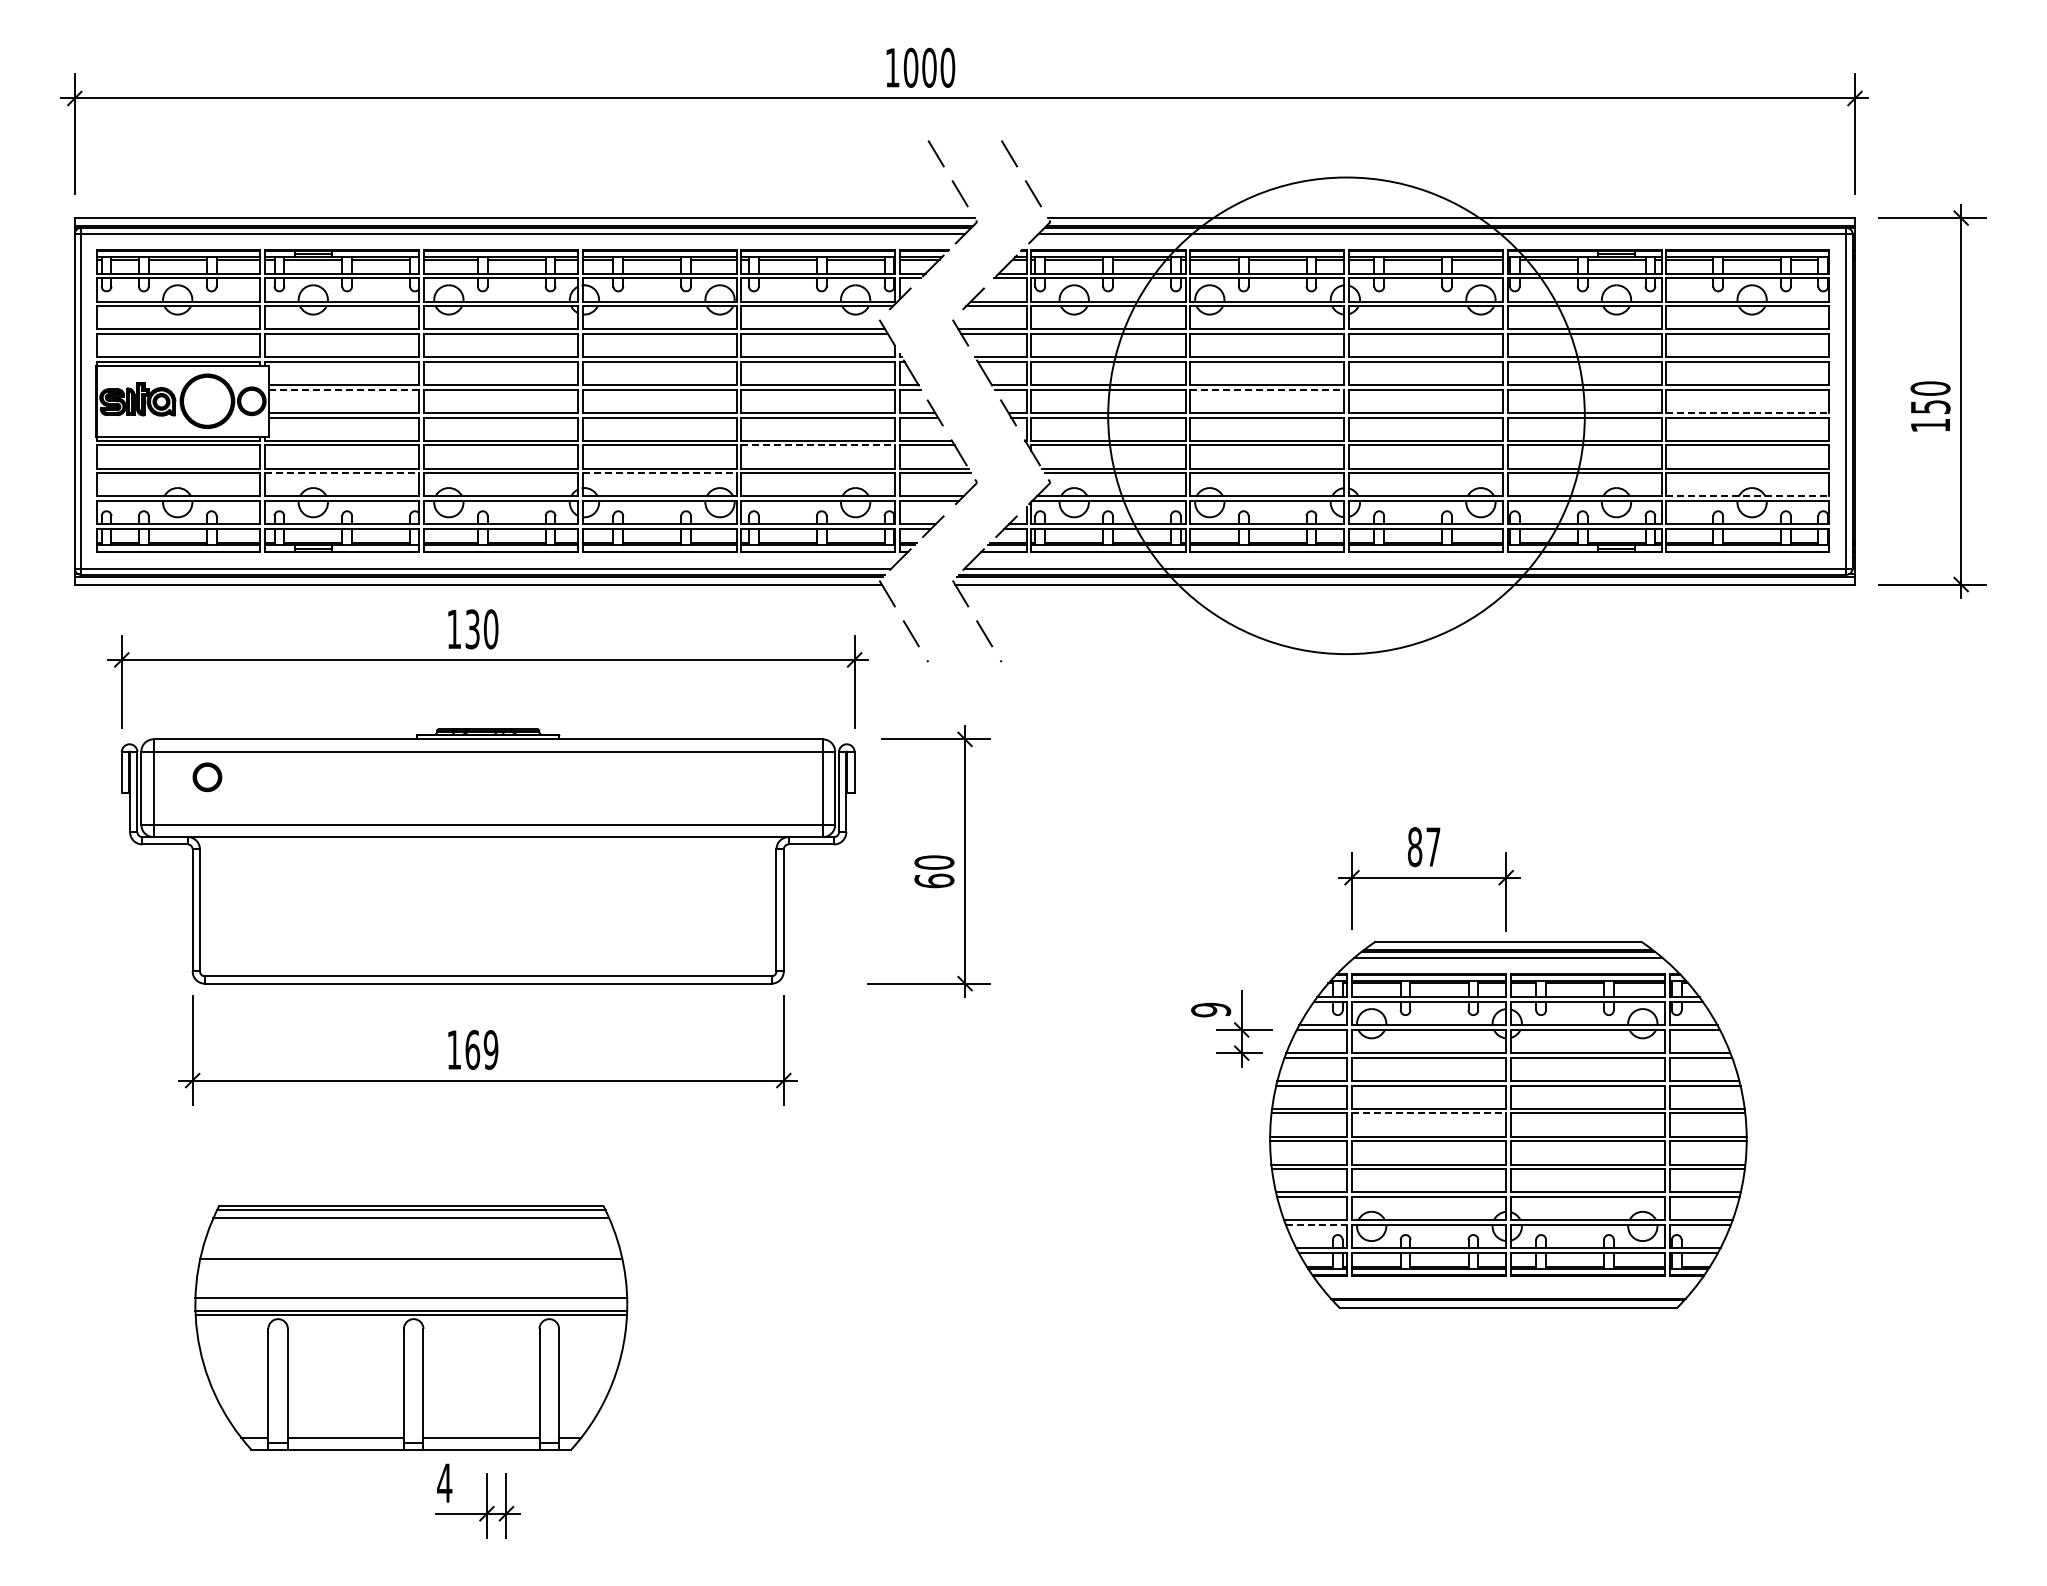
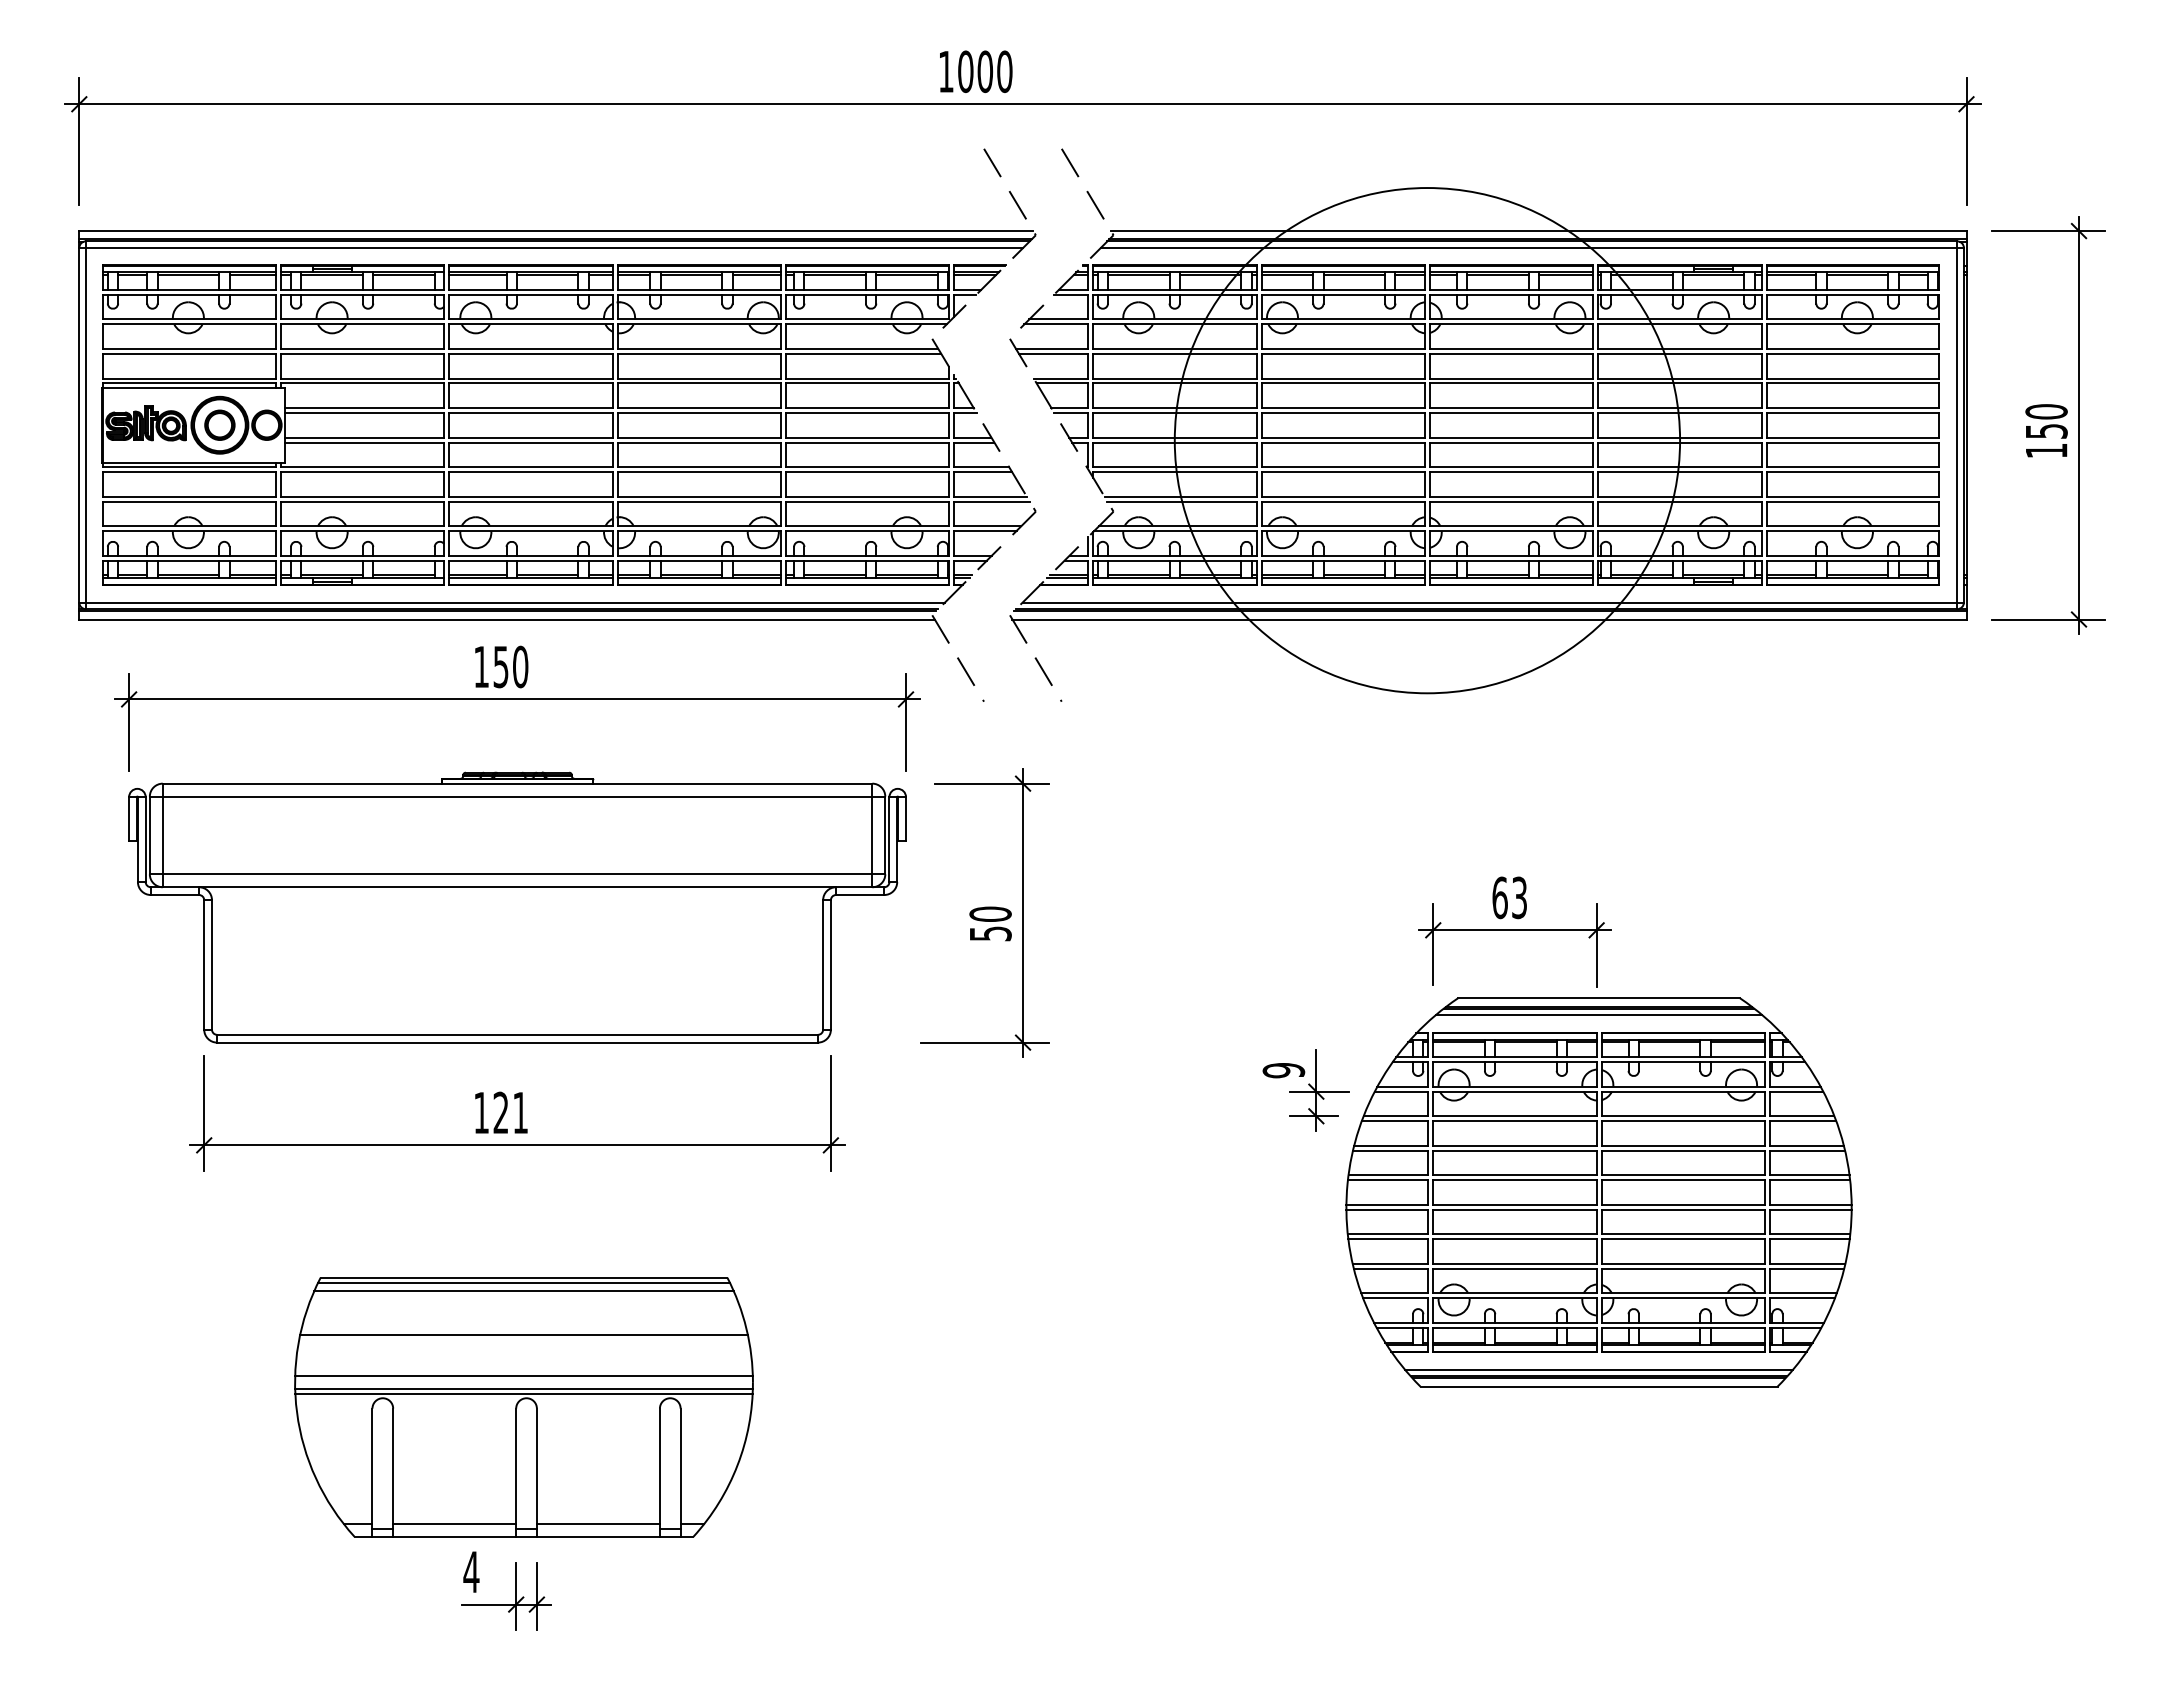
line: (344, 389) -> (365, 412), dashed -> solid
line: (1267, 389) -> (1343, 412), dashed -> solid
line: (1748, 412) -> (1853, 437), dashed -> solid
line: (818, 445) -> (867, 472), dashed -> solid
line: (342, 473) -> (363, 501), dashed -> solid
line: (660, 473) -> (700, 501), dashed -> solid
line: (1748, 496) -> (1853, 526), dashed -> solid
text: (472, 628) -> (500, 666), 130 -> 150
part: (207, 777) -> (219, 425), moved
text: (1423, 847) -> (1509, 898), 87 -> 63
text: (934, 880) -> (990, 933), 60 -> 50
text: (481, 1050) -> (510, 1113), 169 -> 121
line: (1429, 1113) -> (1515, 1180), dashed -> solid
line: (1316, 1224) -> (1395, 1297), dashed -> solid
line: (1508, 1292) -> (1599, 1370), added
part: (411, 1327) -> (524, 1407), moved

